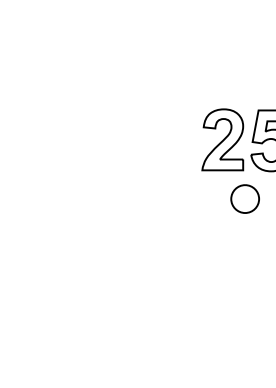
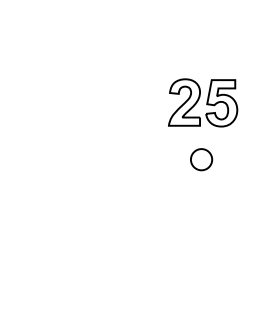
part: (245, 198) -> (201, 159), moved

